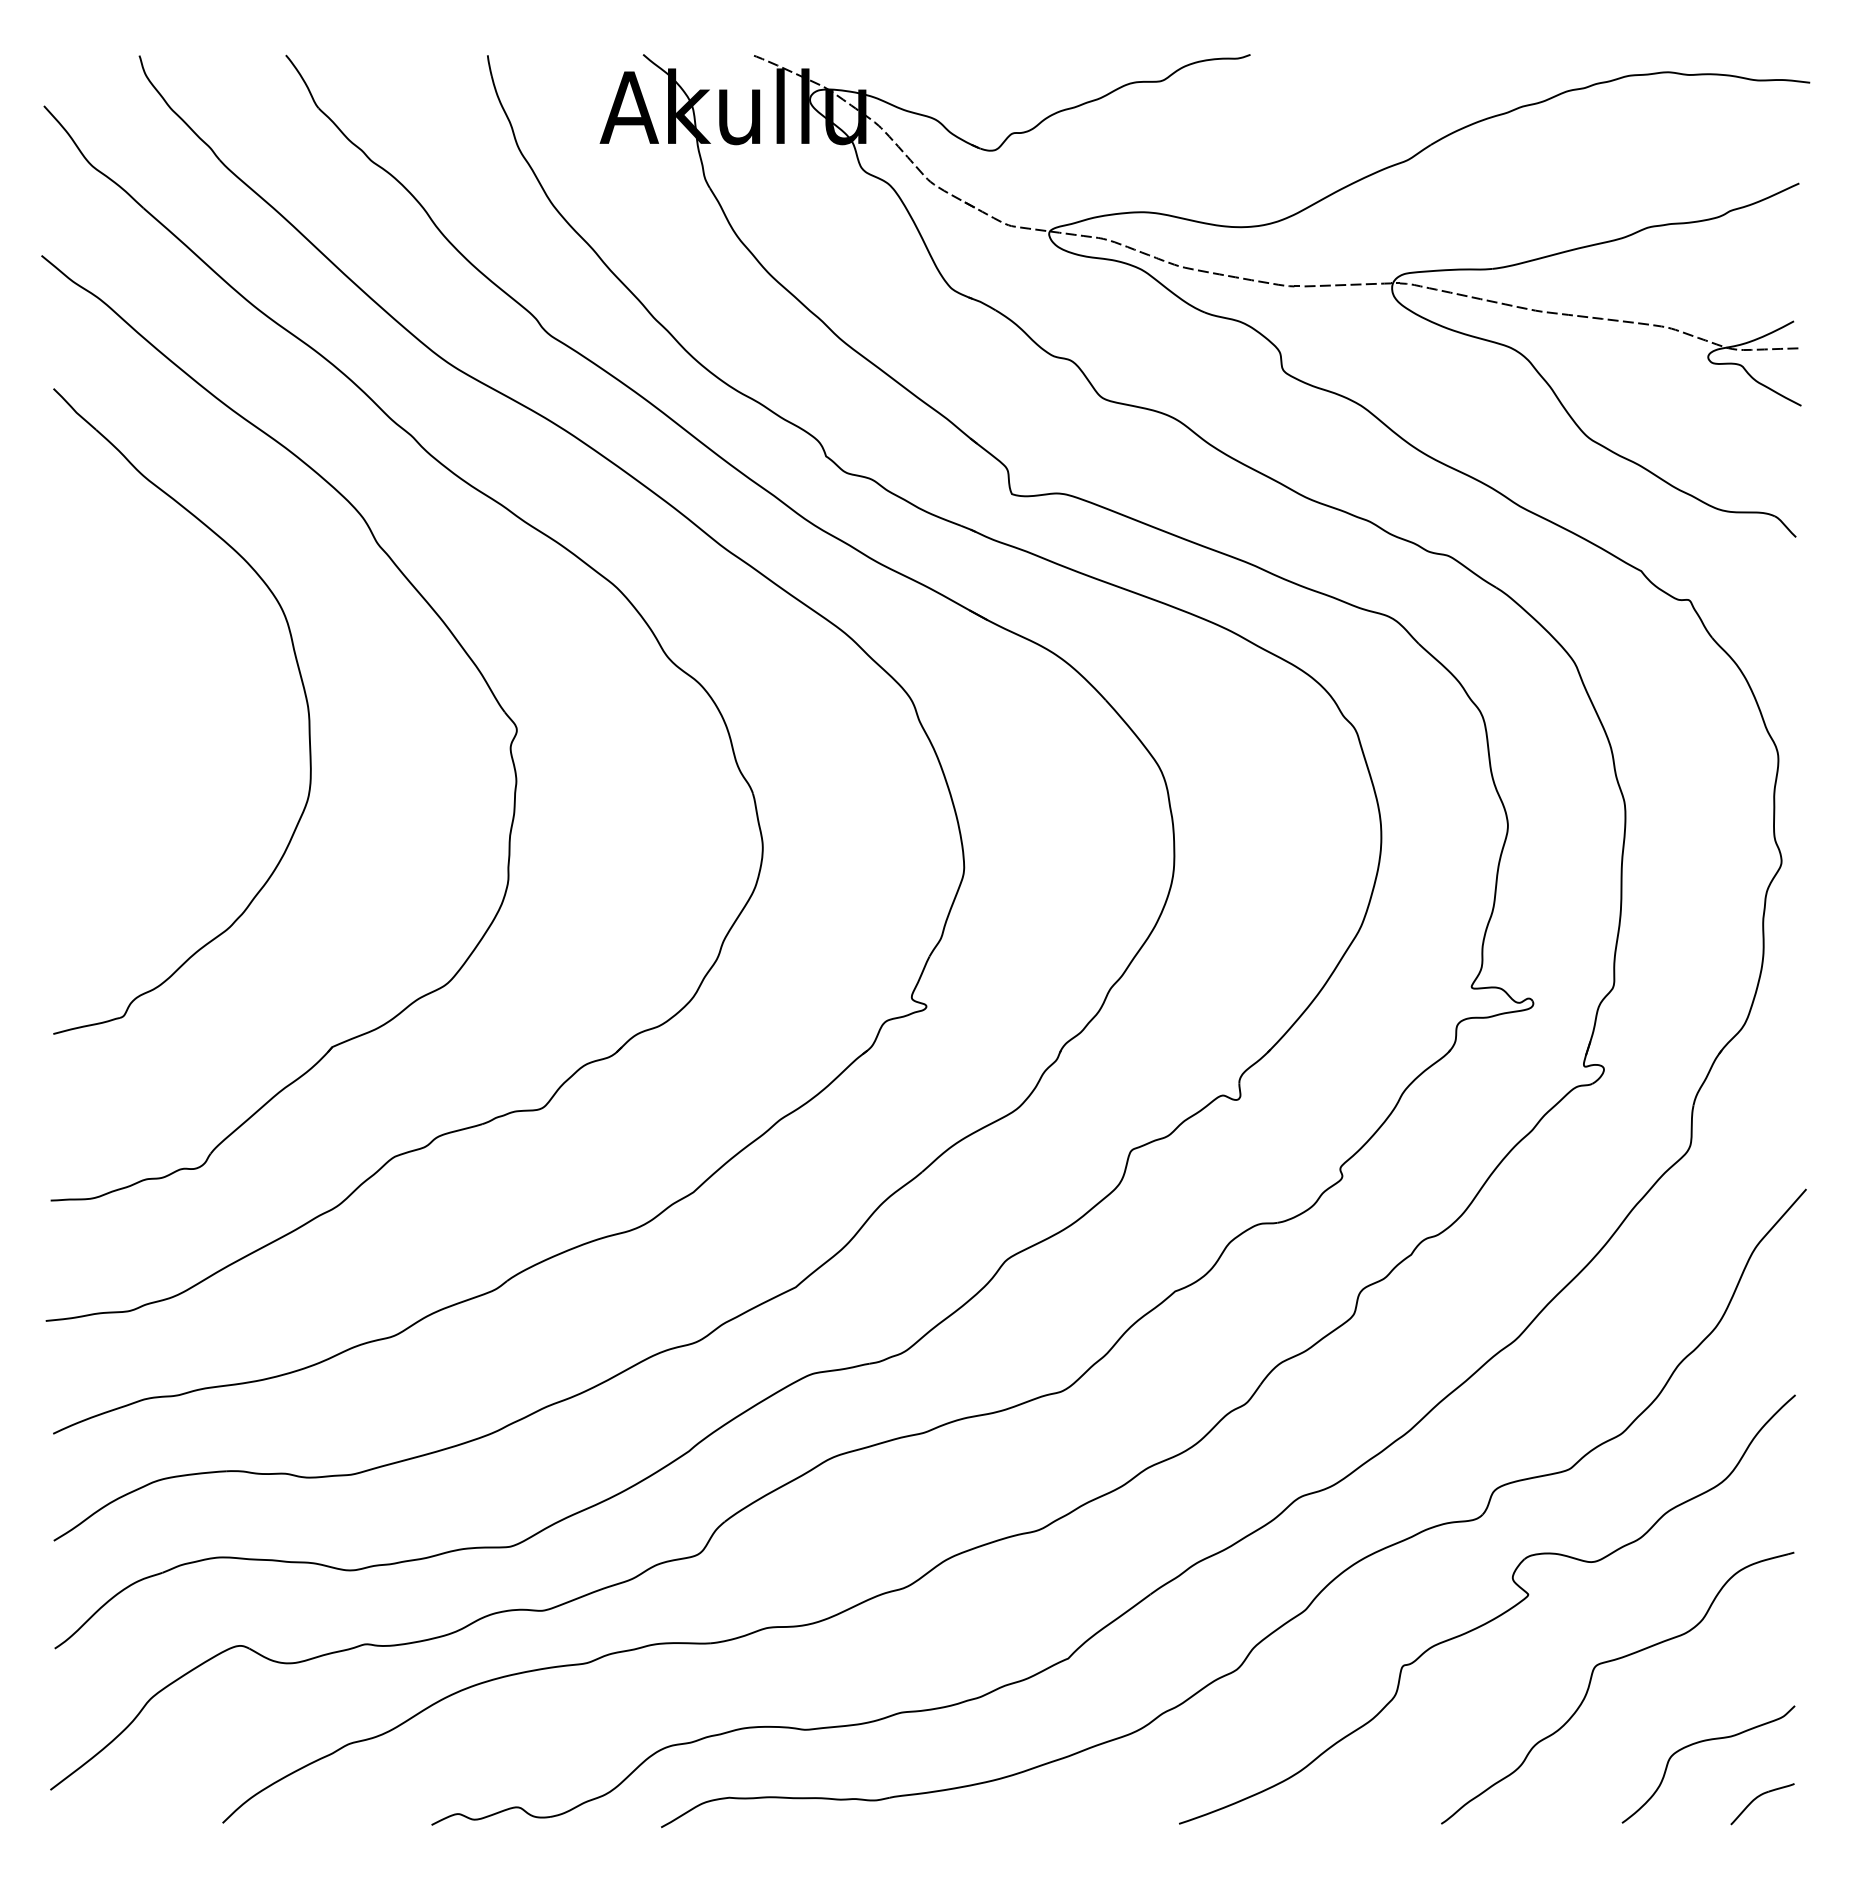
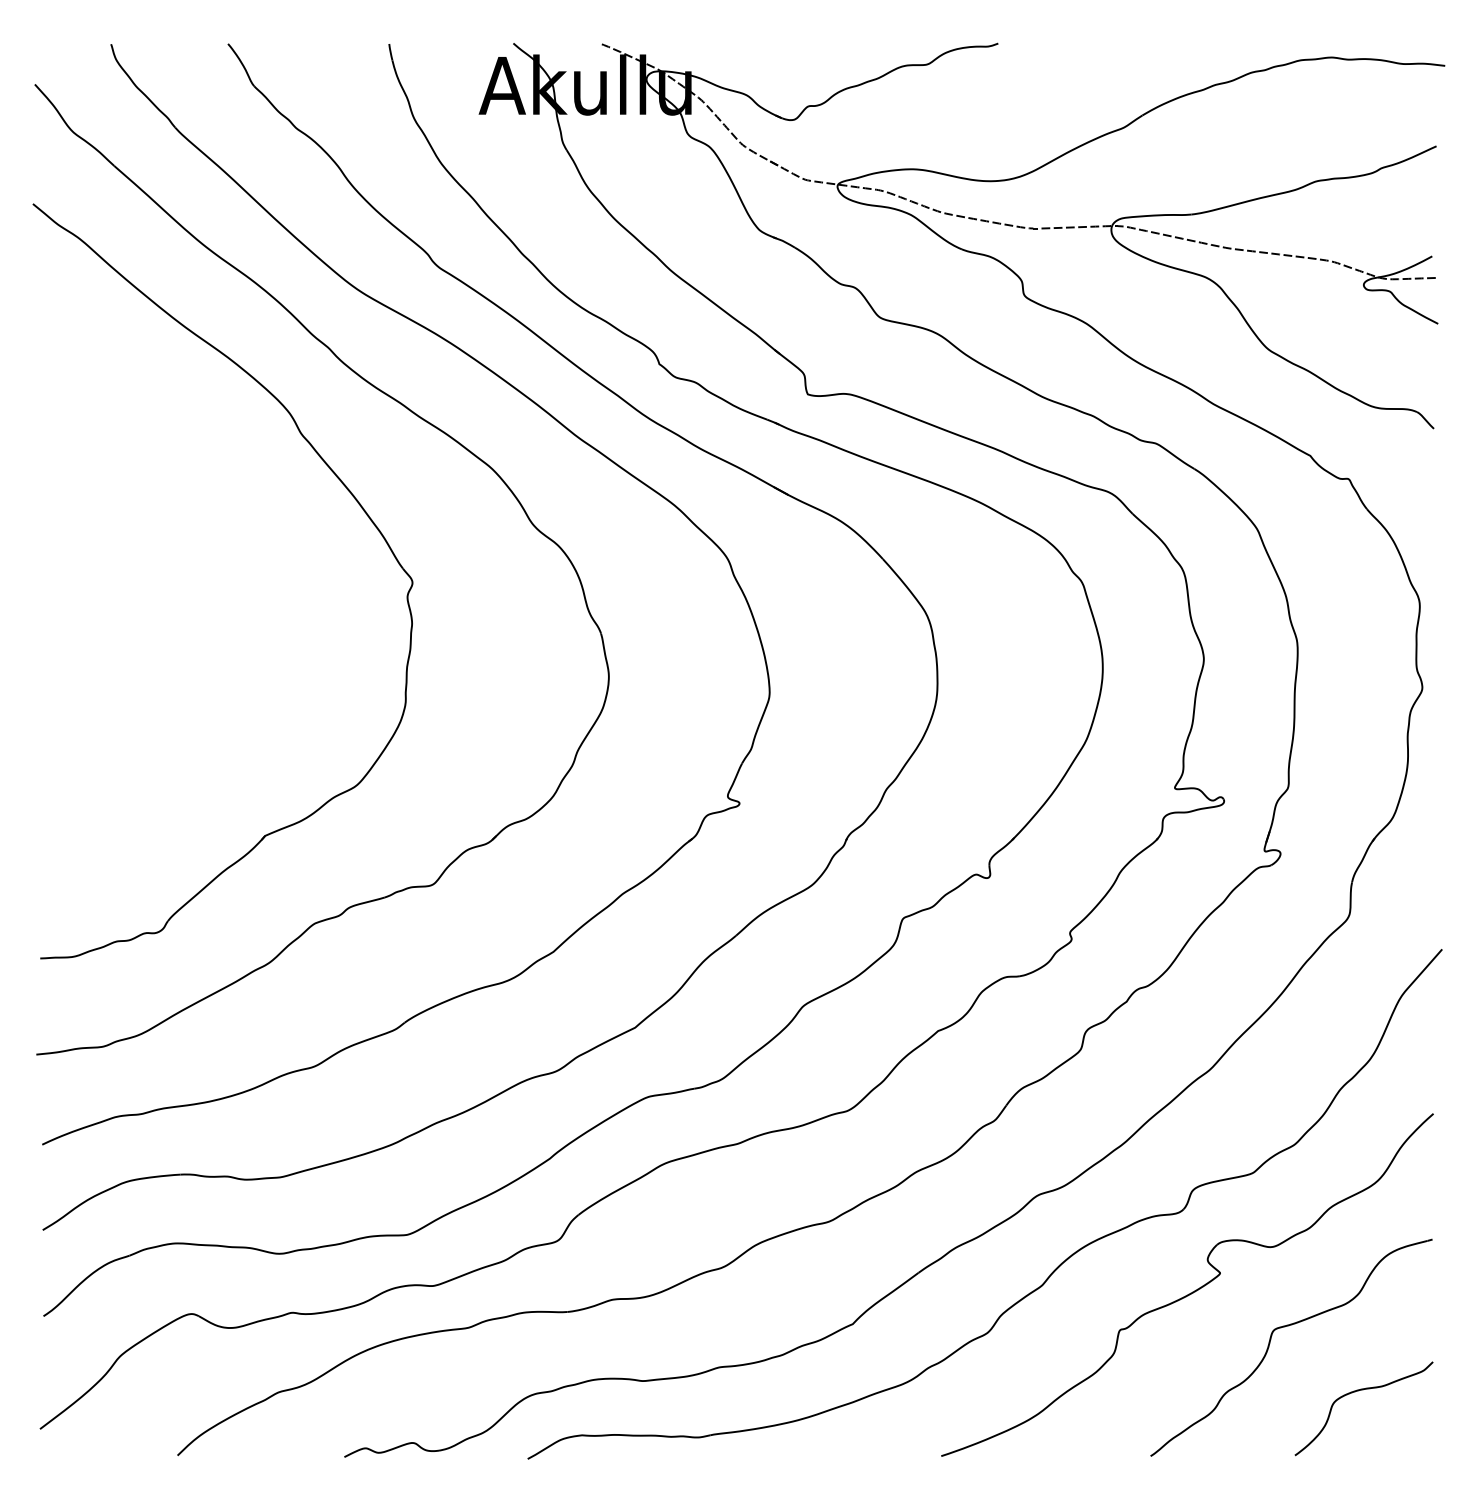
part: (301, 683) -> (240, 545), removed
part: (1757, 1798) -> (1403, 1435), removed

